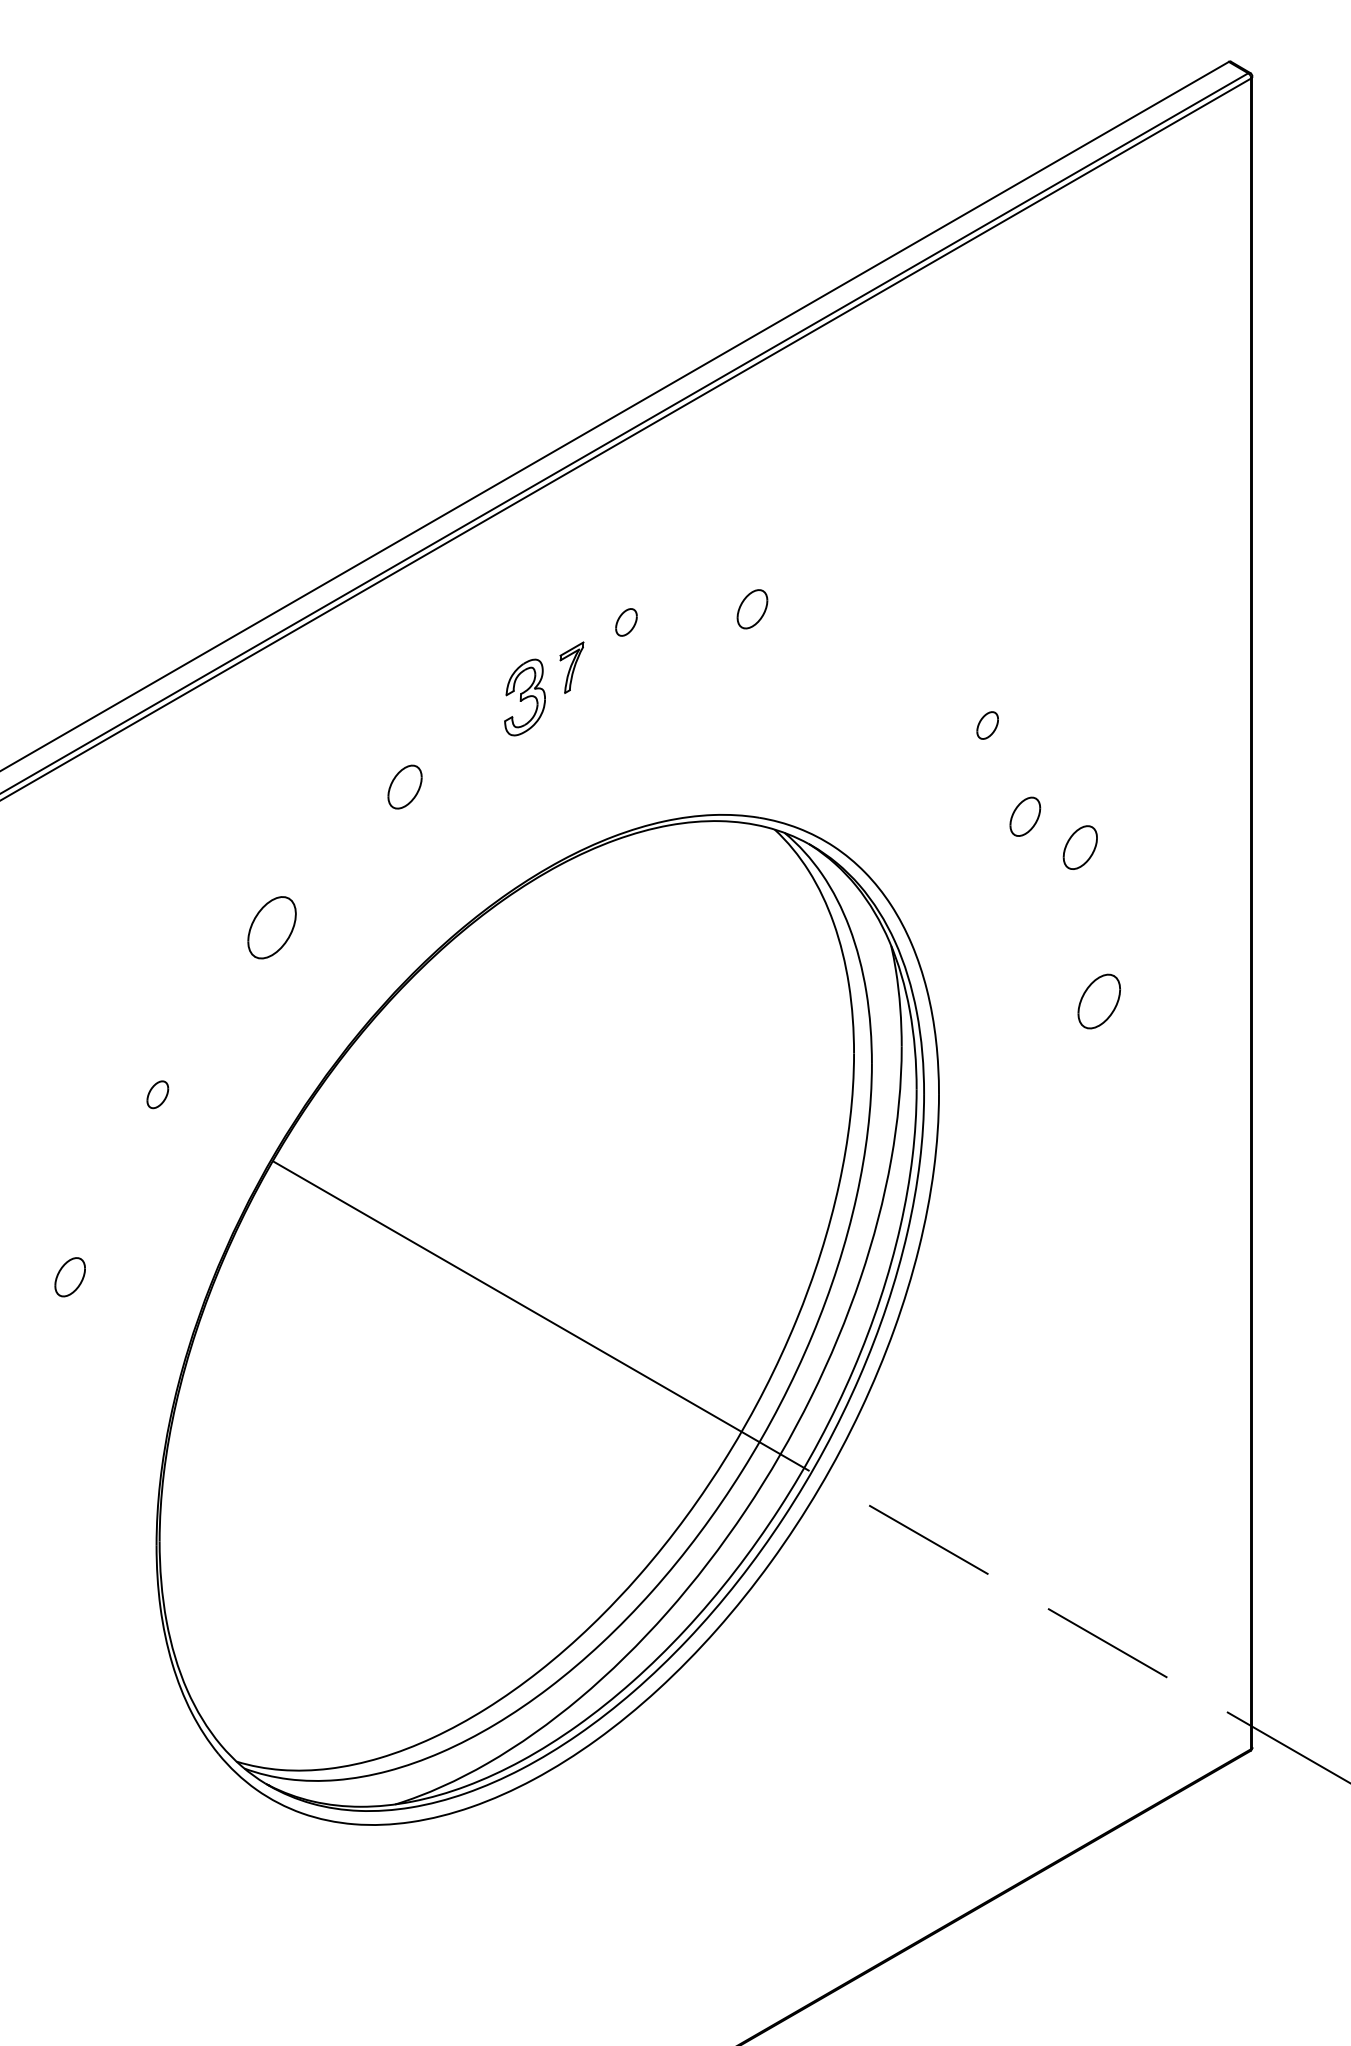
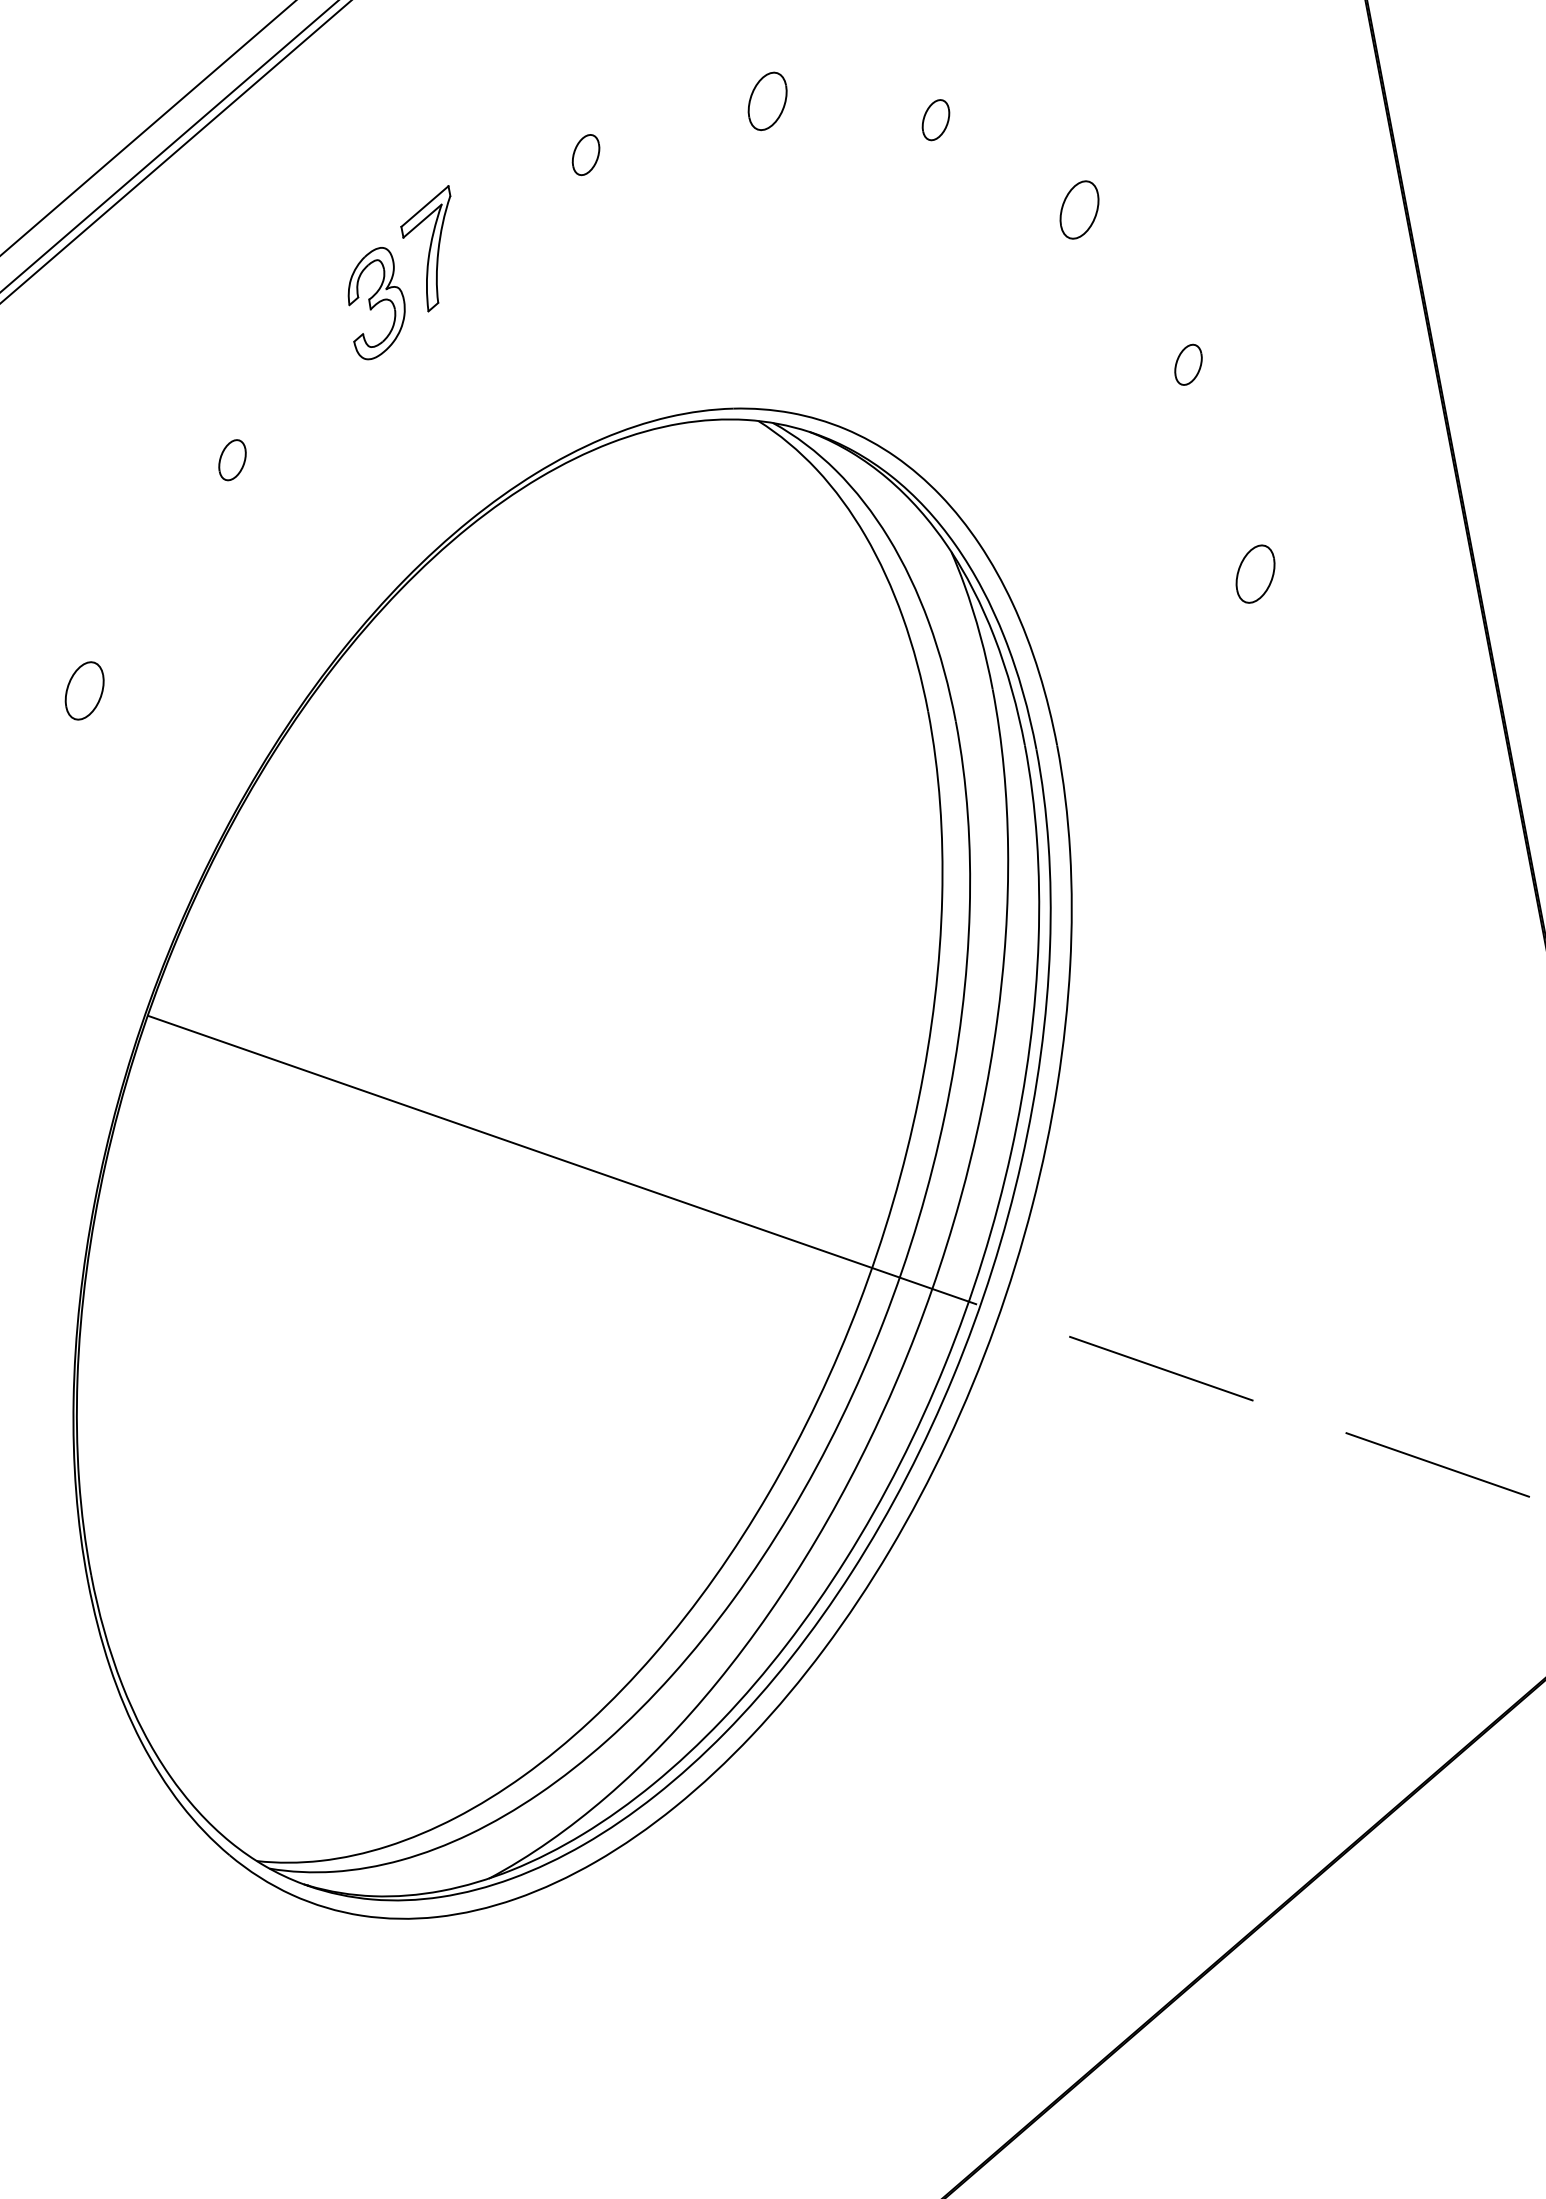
part: (752, 609) -> (767, 101), moved
part: (626, 622) -> (586, 155), moved
part: (571, 667) -> (432, 249), size x1.67
part: (987, 725) -> (935, 120), moved
part: (404, 787) -> (231, 460), size x0.62
part: (1025, 816) -> (1079, 209), moved
part: (1080, 847) -> (1188, 364), size x0.62
part: (271, 927) -> (83, 690), size x0.62
part: (1098, 1001) -> (1254, 574), size x0.71

